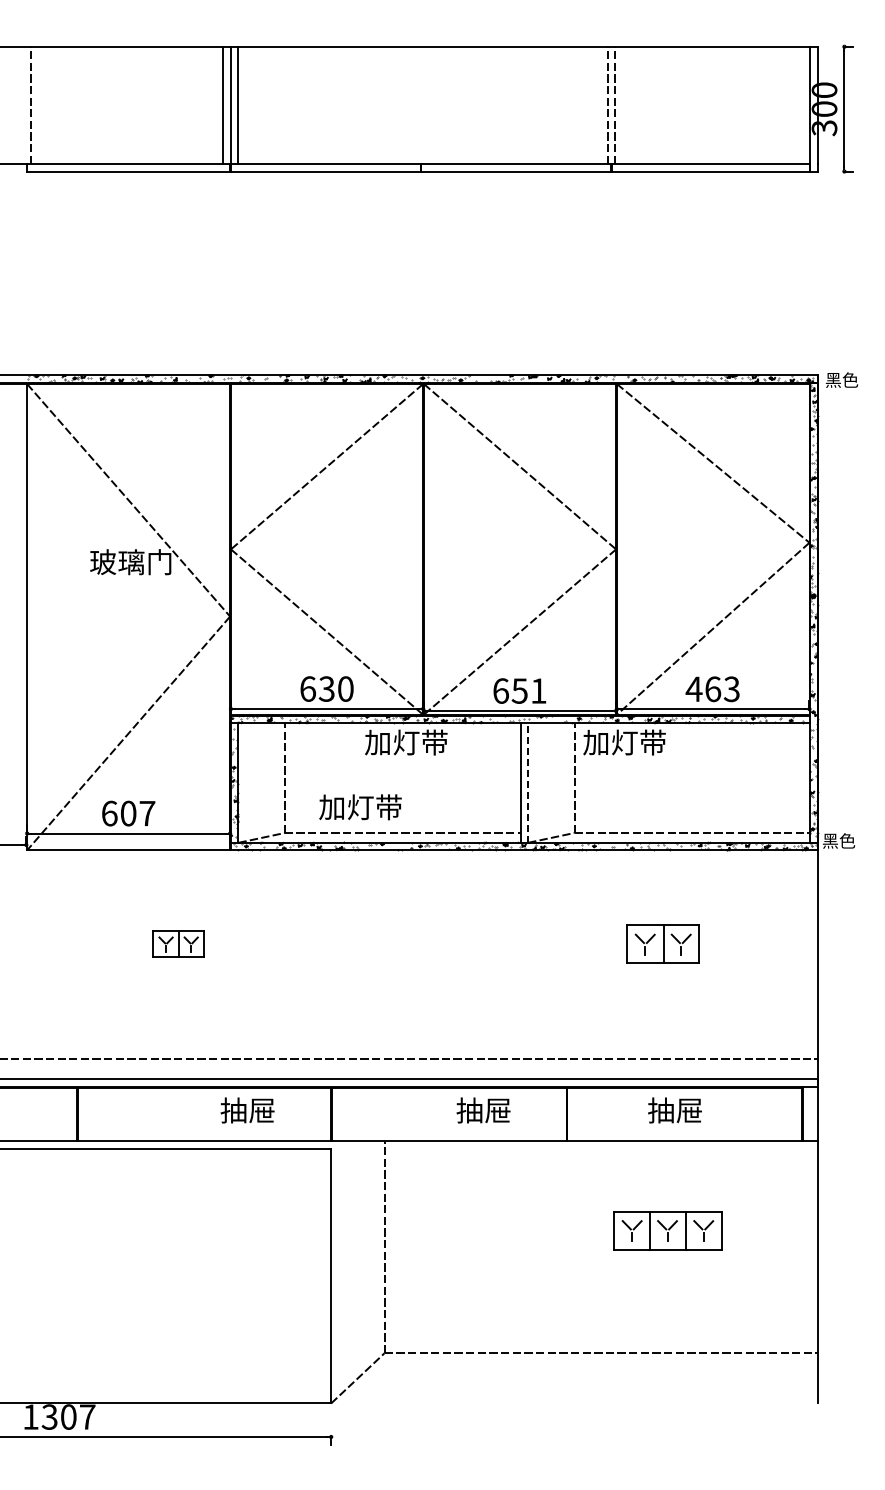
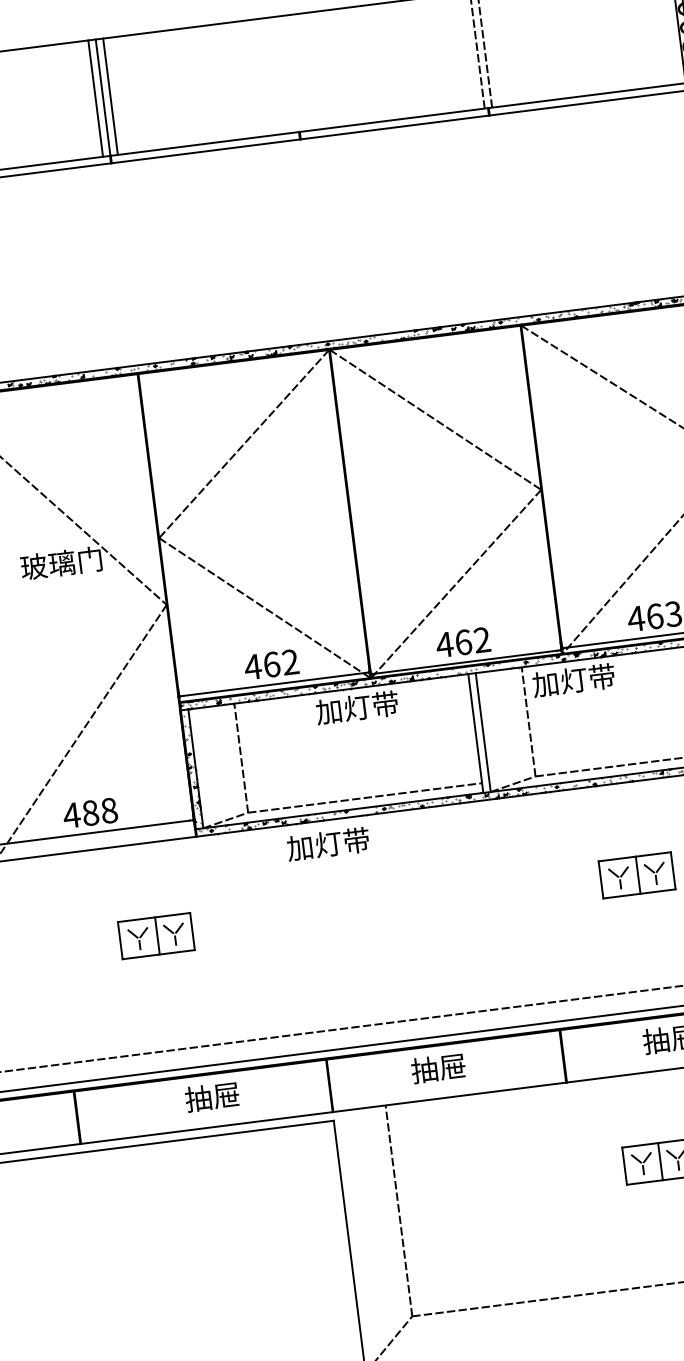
text: (326, 688) -> (271, 664), 630 -> 462
text: (519, 690) -> (463, 641), 651 -> 462
line: (528, 782) -> (483, 732), dashed -> solid
text: (360, 807) -> (328, 844), moved
text: (128, 813) -> (90, 812), 607 -> 488
part: (178, 943) -> (156, 935), size x1.43
text: (247, 1110) -> (212, 1096), moved
text: (483, 1110) -> (438, 1068), moved

